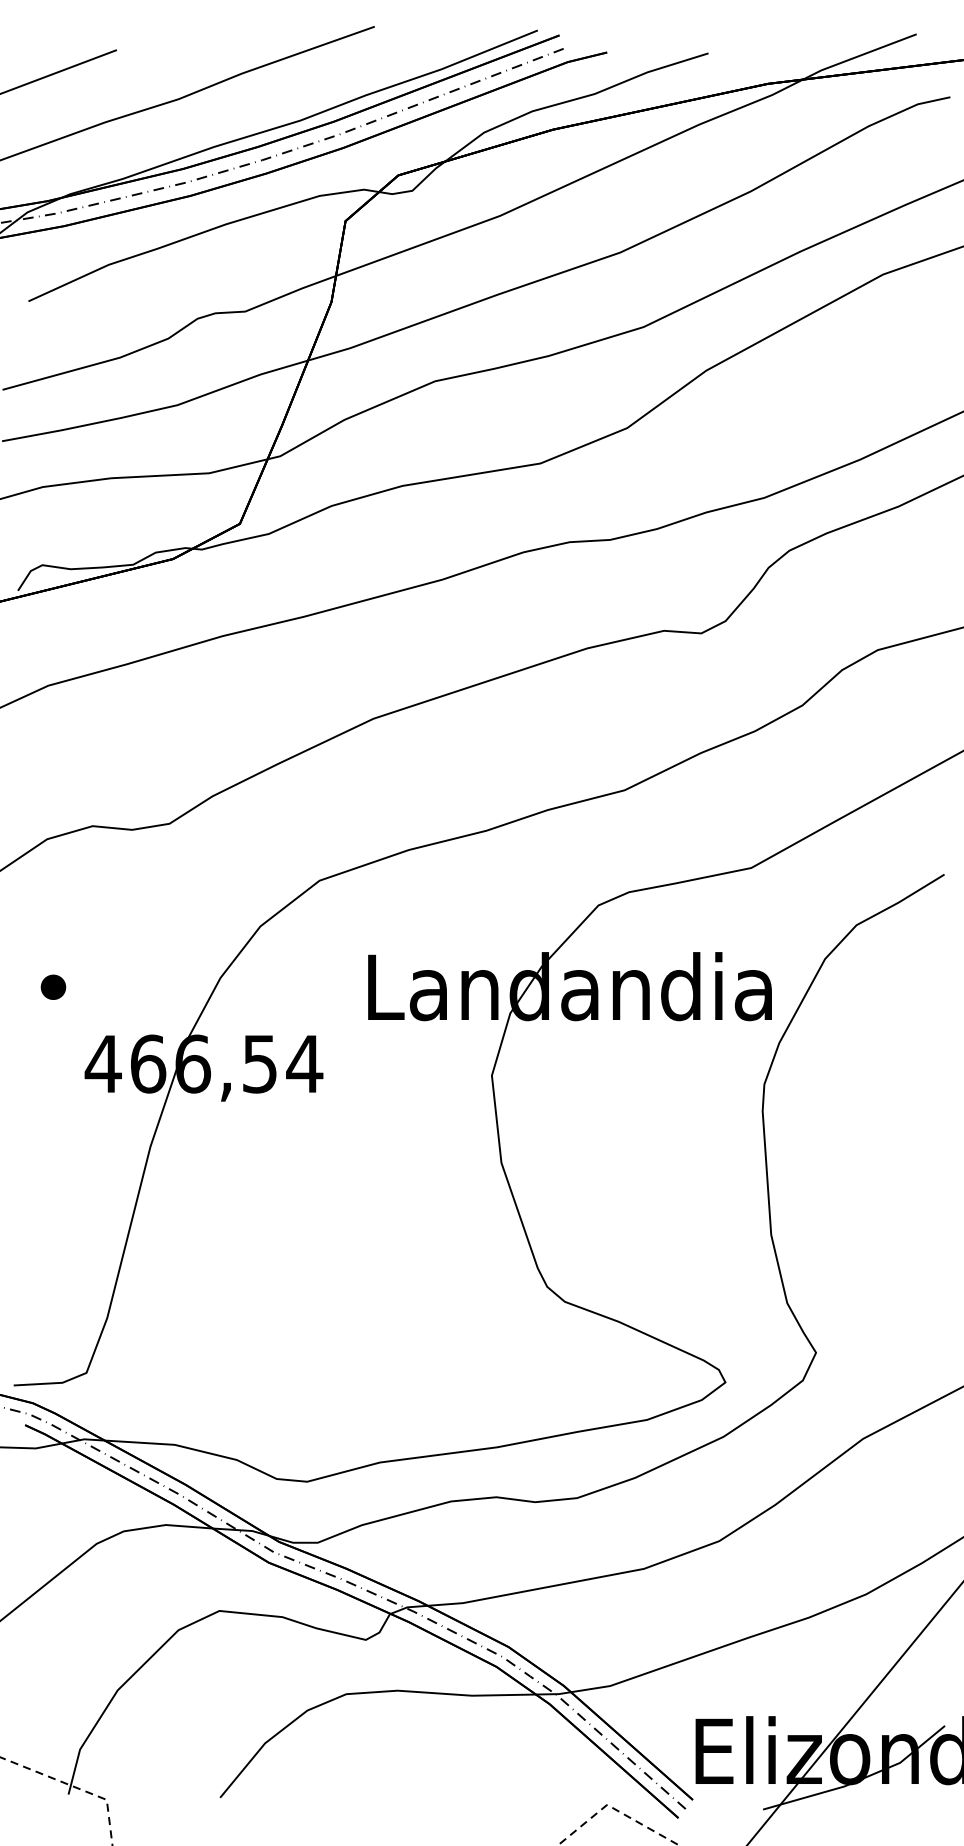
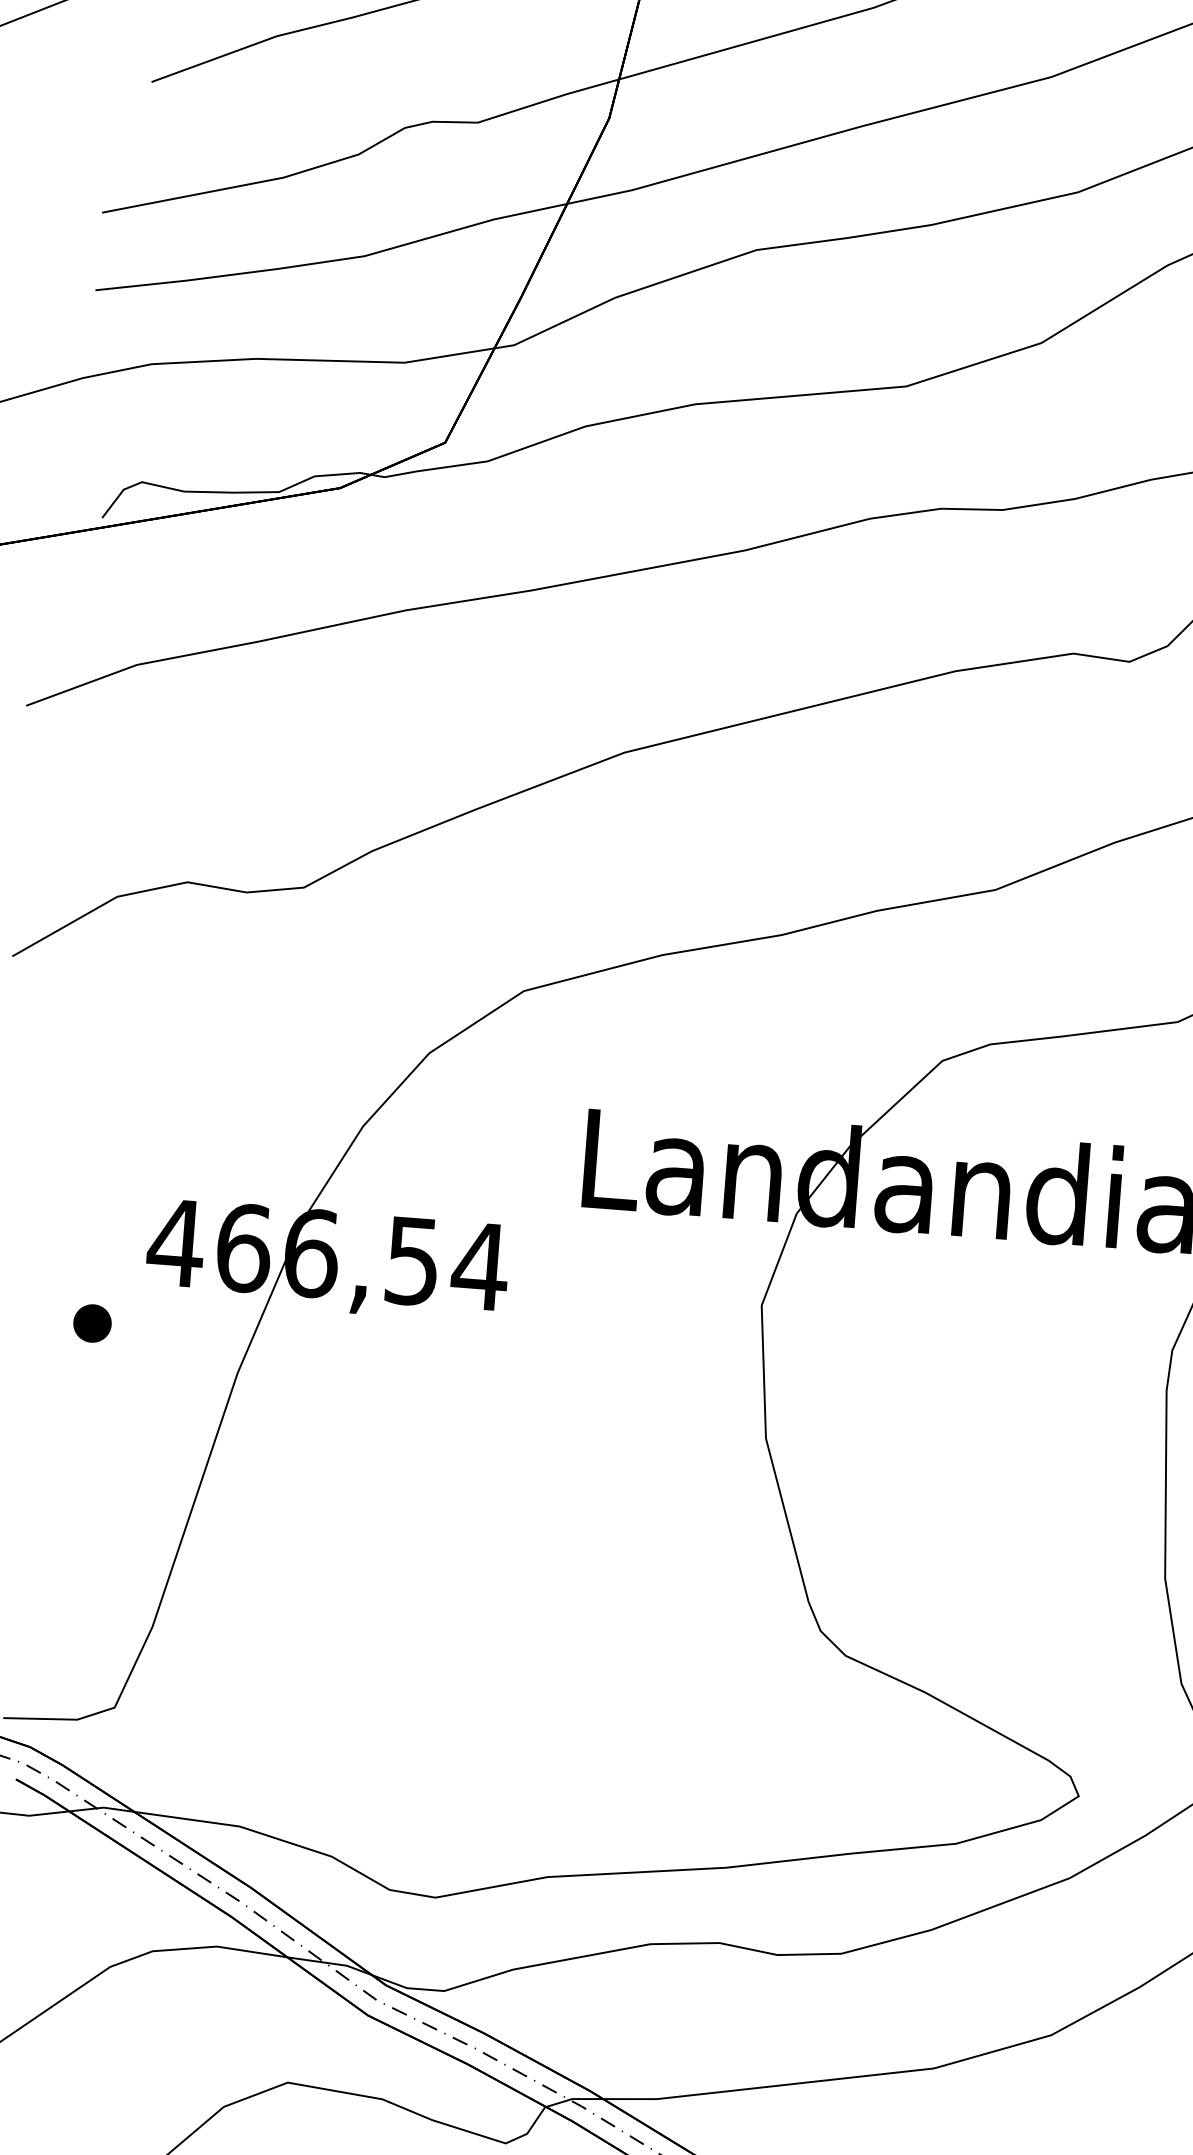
part: (53, 986) -> (92, 1322), moved

